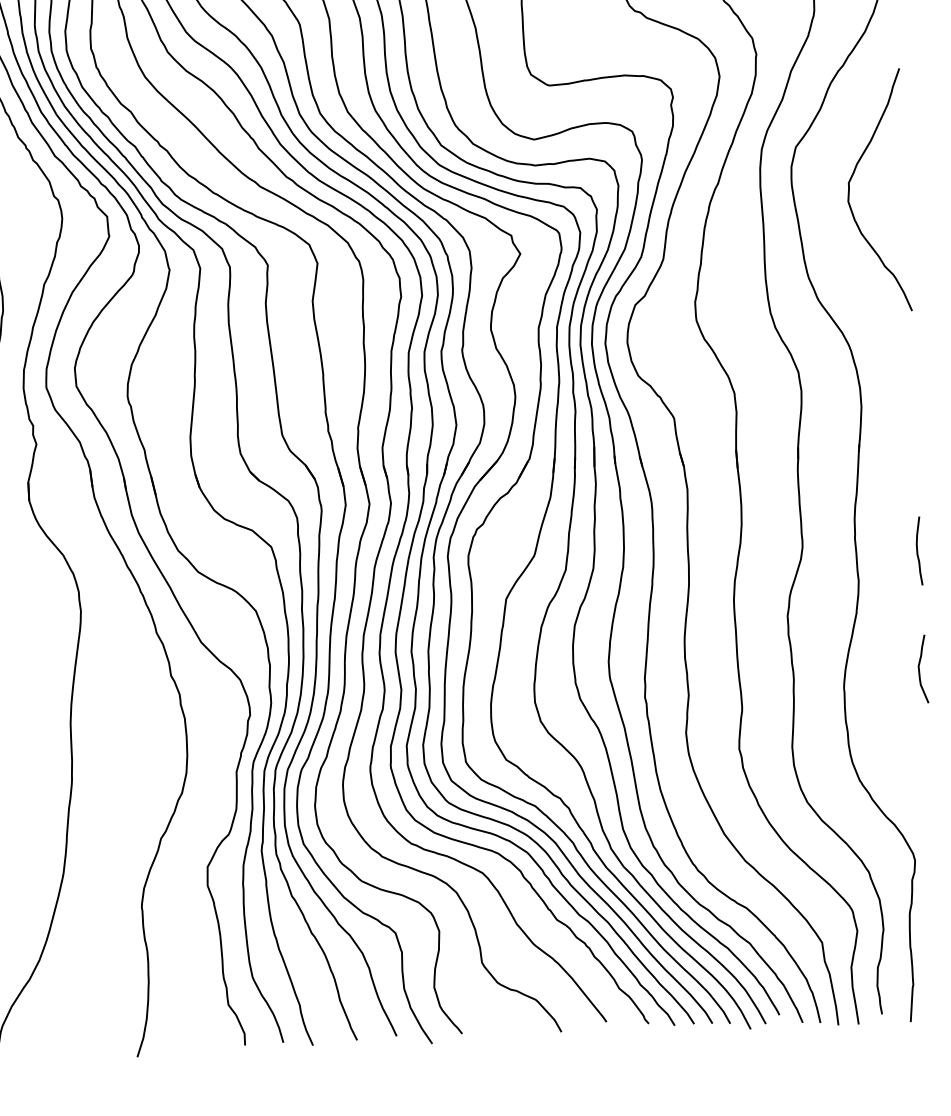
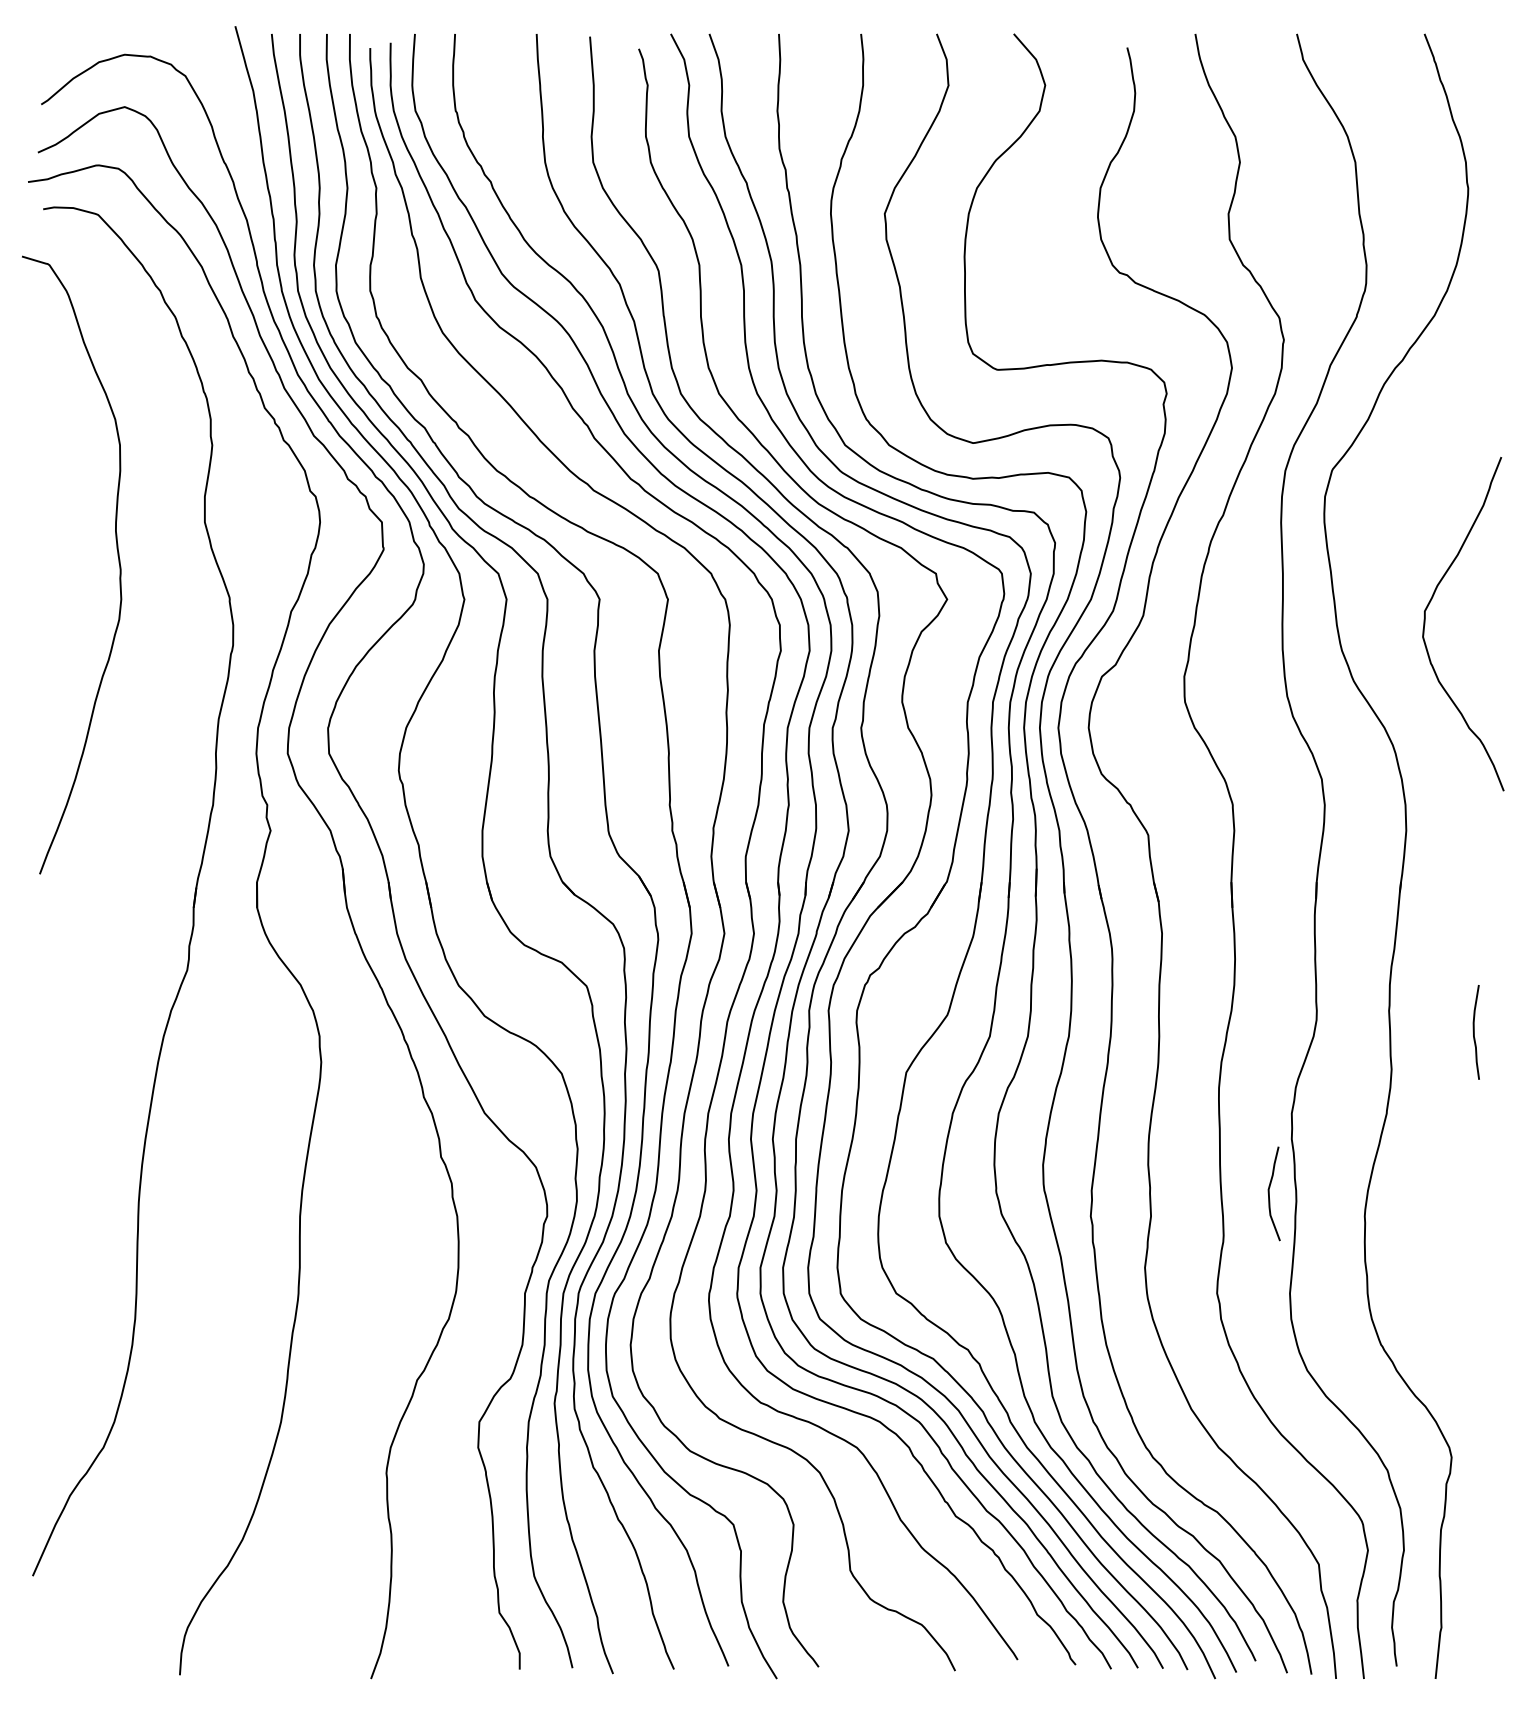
curve: (849, 192) -> (1425, 624), moved
curve: (919, 669) -> (1269, 1193), moved

